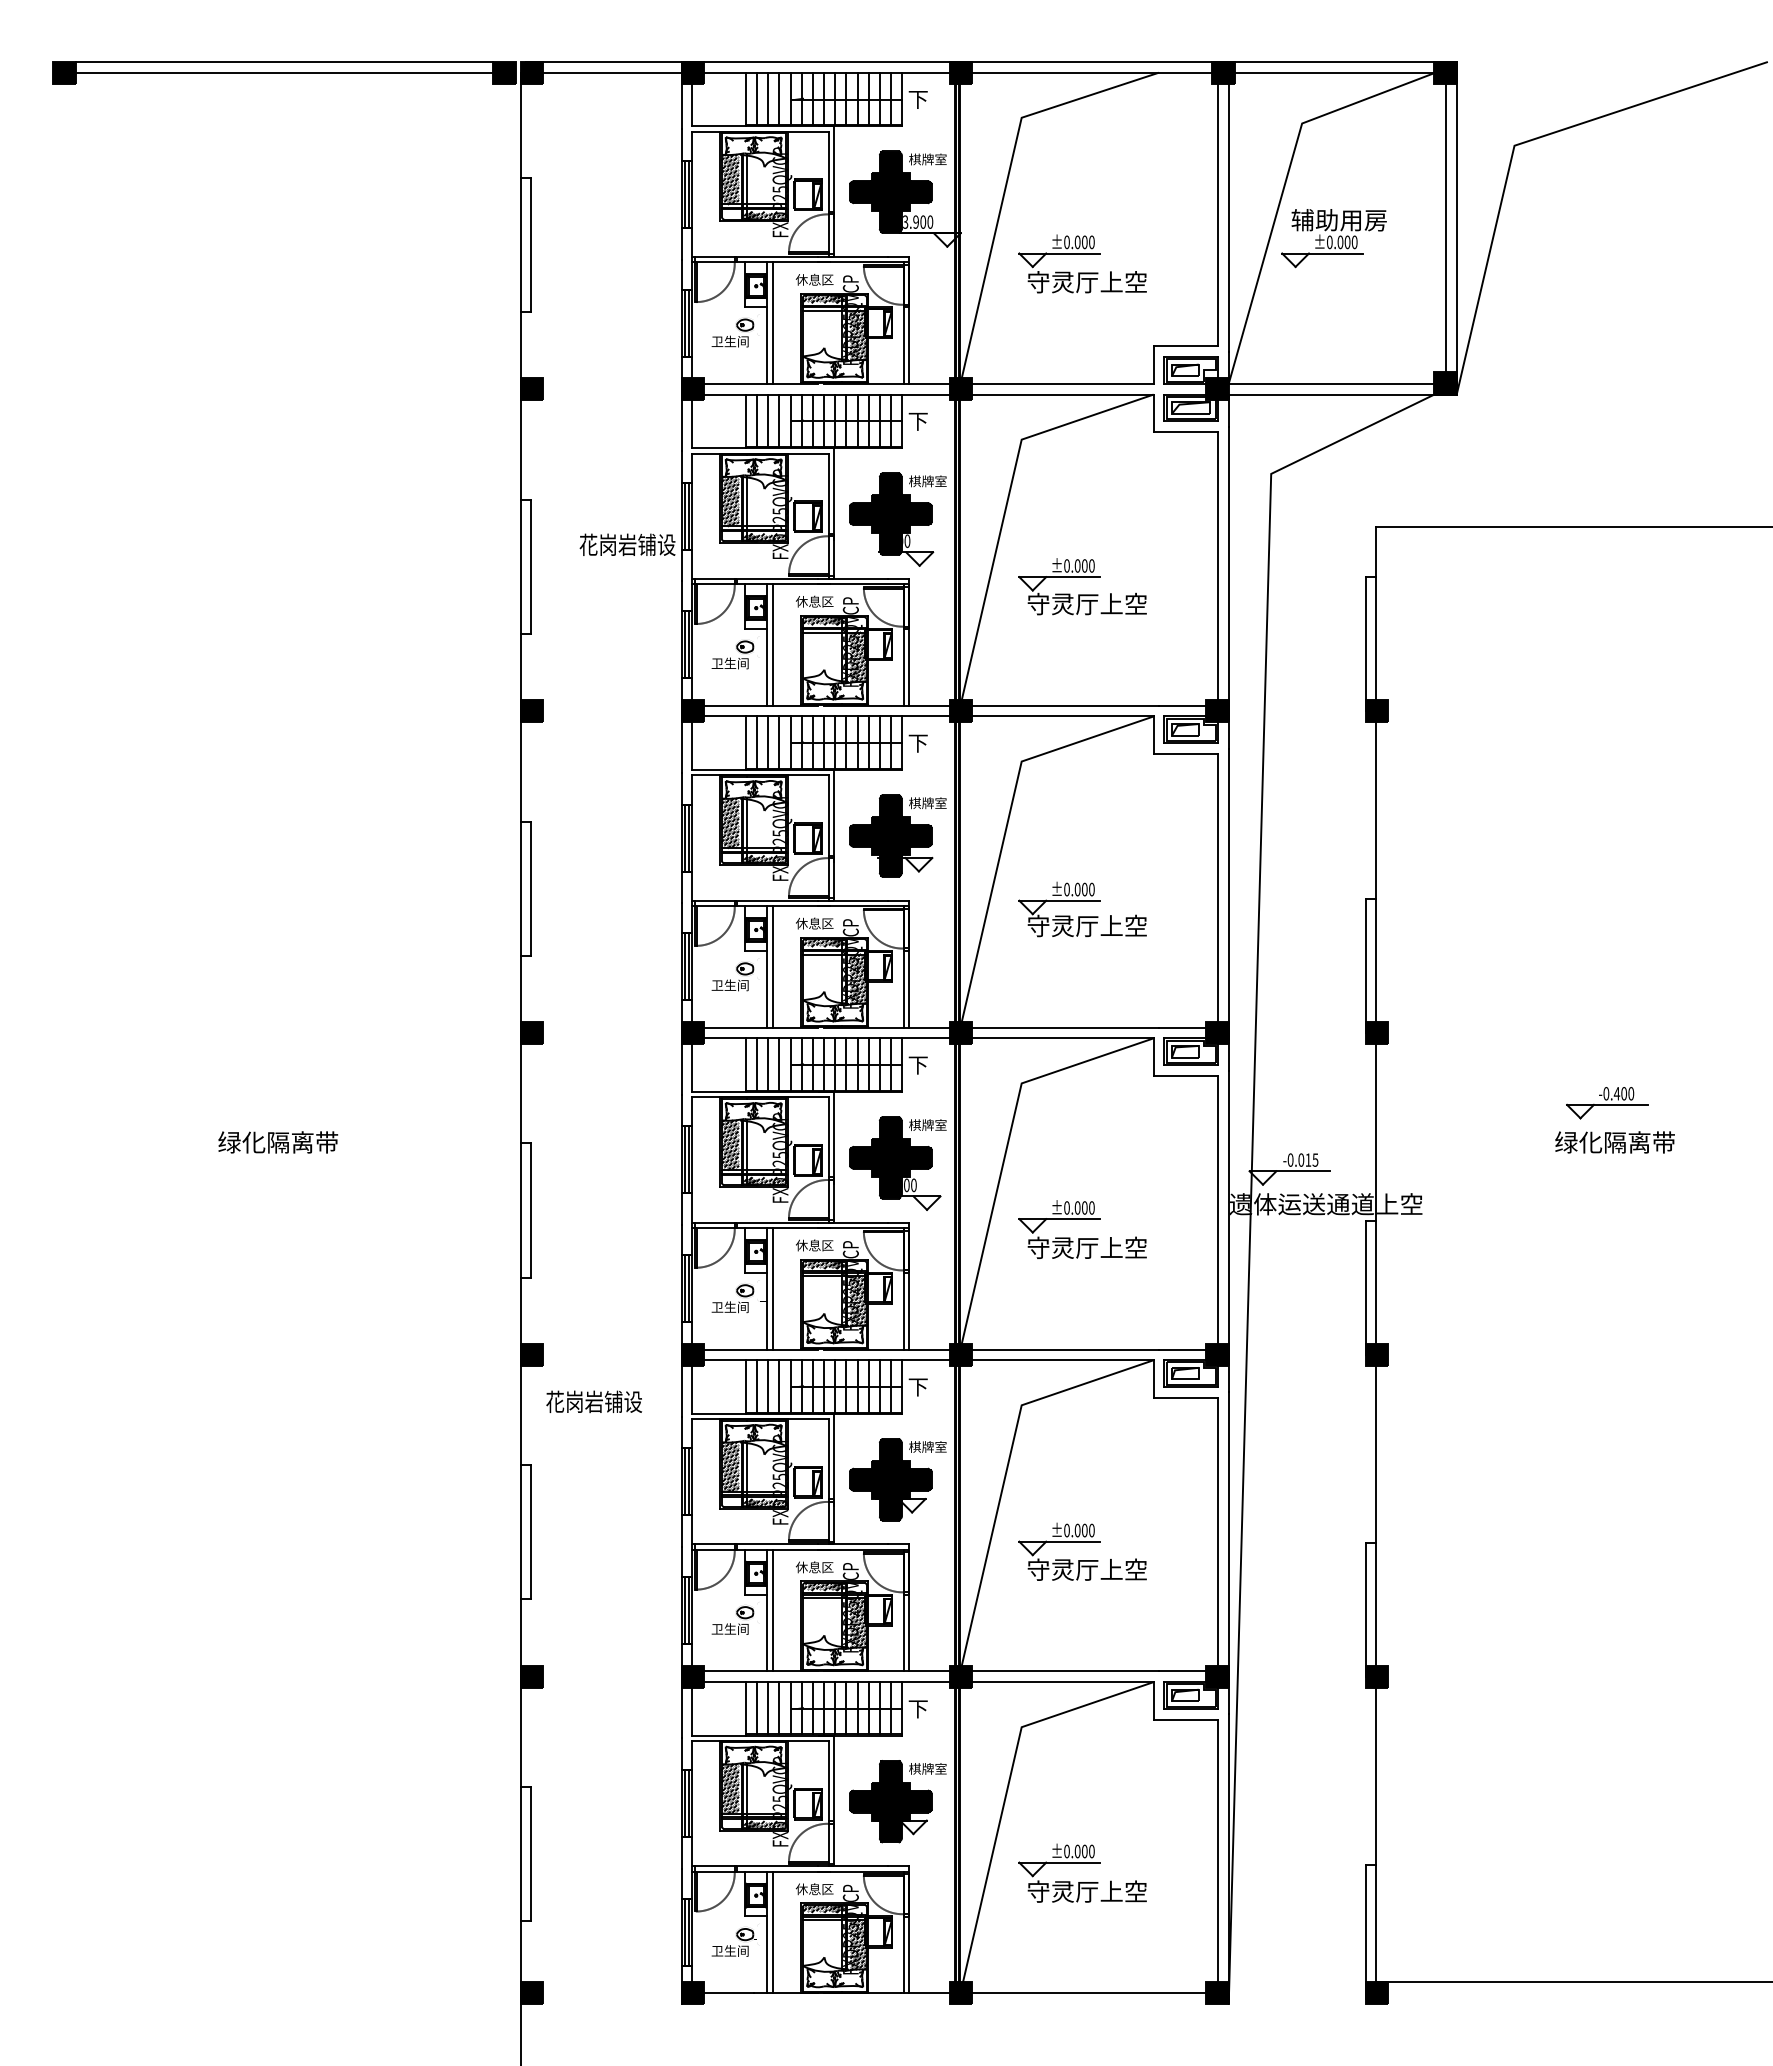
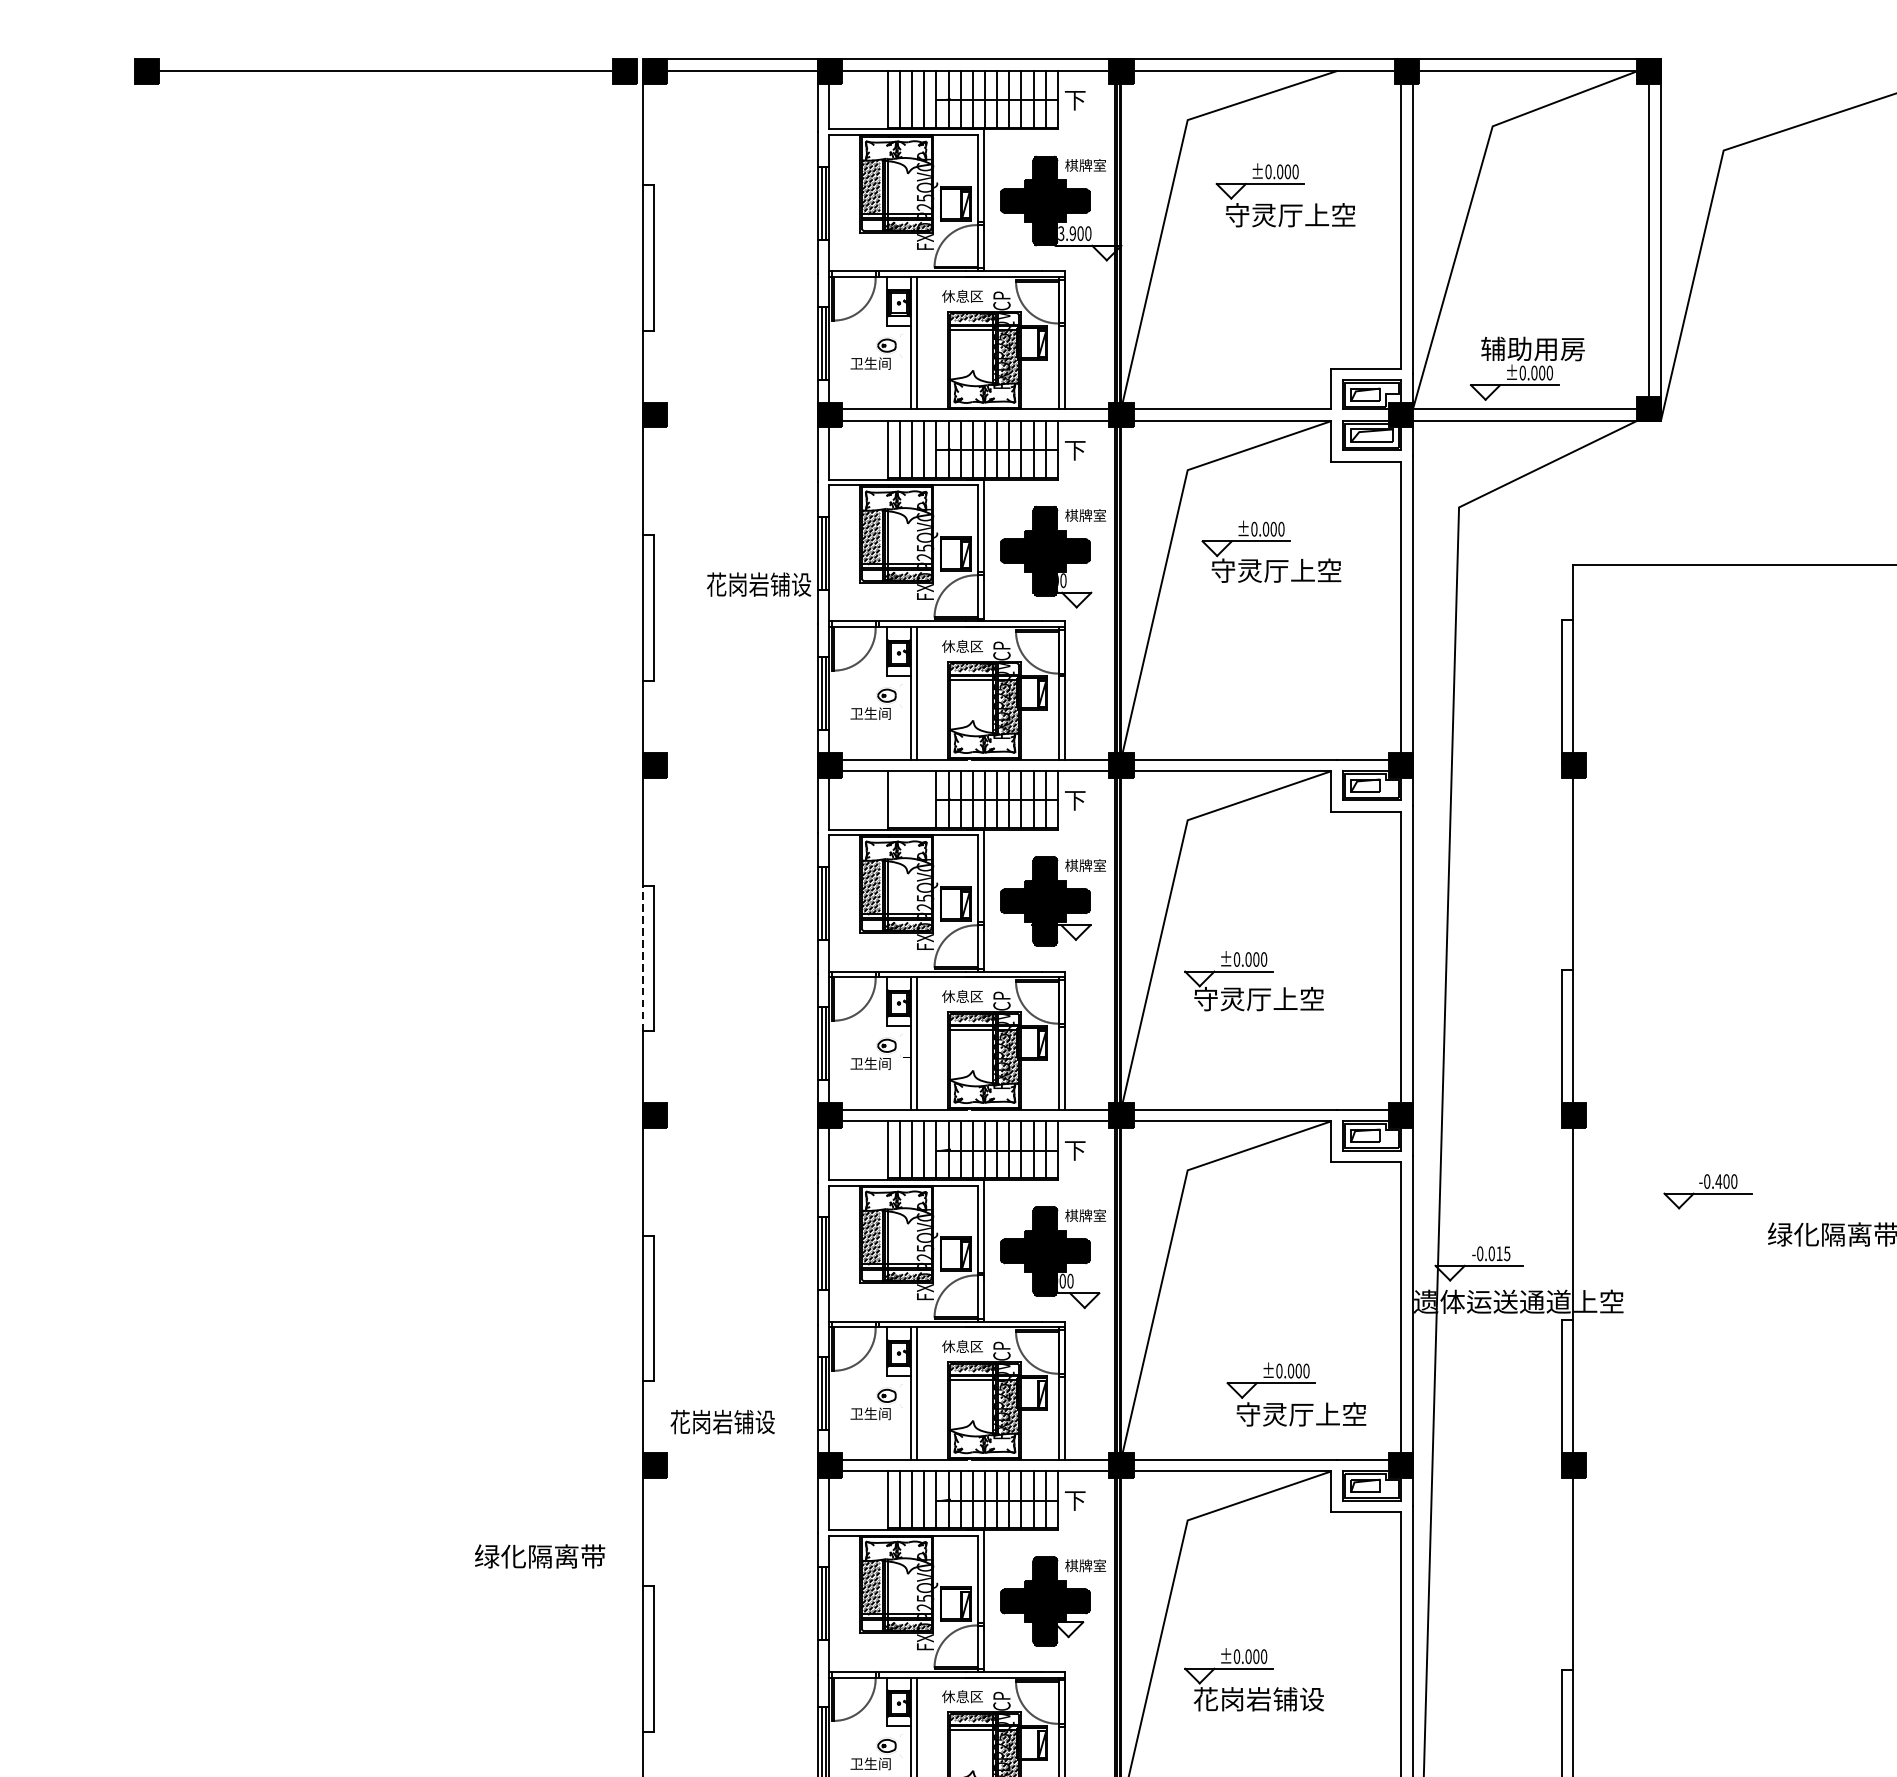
line: (284, 61) -> (385, 58), removed
part: (1333, 238) -> (1526, 368), moved
part: (1082, 254) -> (1285, 185), moved
part: (1082, 594) -> (1271, 560), moved
line: (757, 742) -> (900, 799), removed
line: (768, 742) -> (912, 799), removed
line: (779, 742) -> (924, 799), removed
line: (520, 888) -> (642, 958), solid -> dashed
part: (1607, 1103) -> (1708, 1192), moved
text: (278, 1142) -> (540, 1556), moved
part: (1082, 1238) -> (1296, 1404), moved
text: (593, 1401) -> (721, 1421), moved
text: (1087, 1569) -> (1259, 1699), 守灵厅上空 -> 花岗岩铺设

